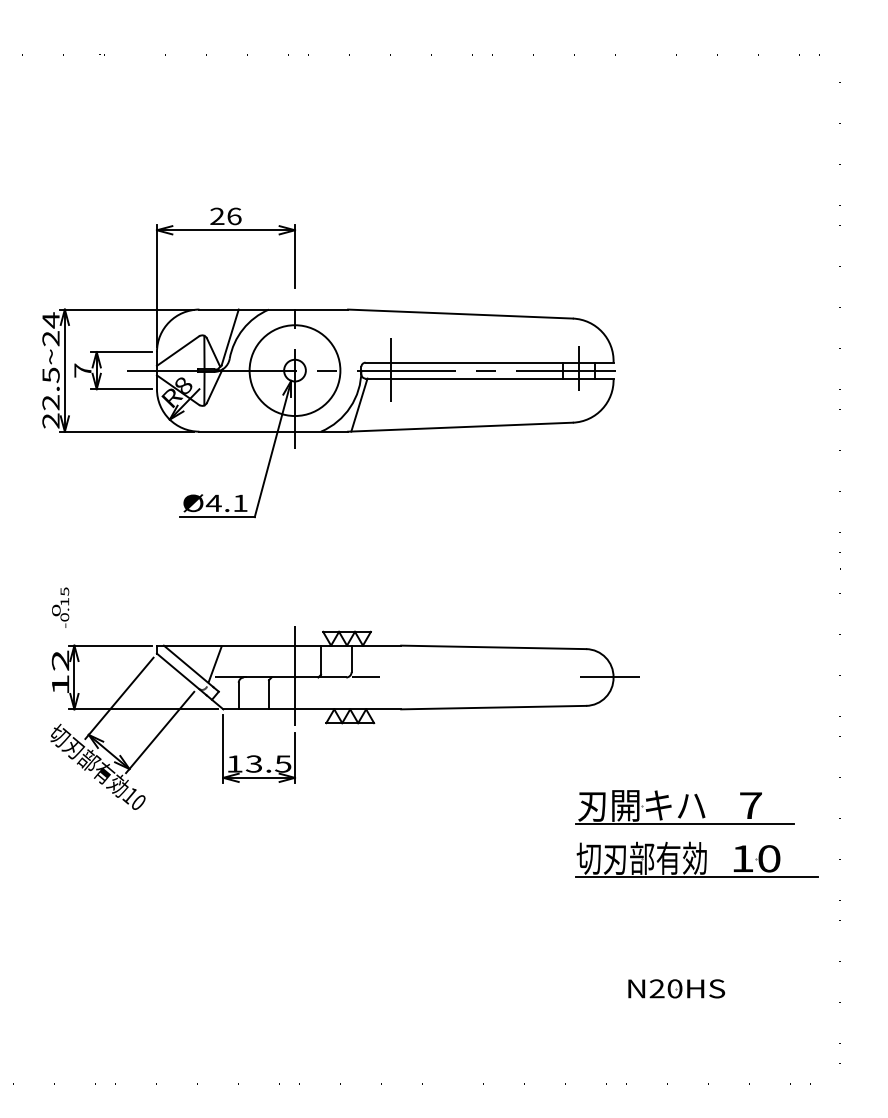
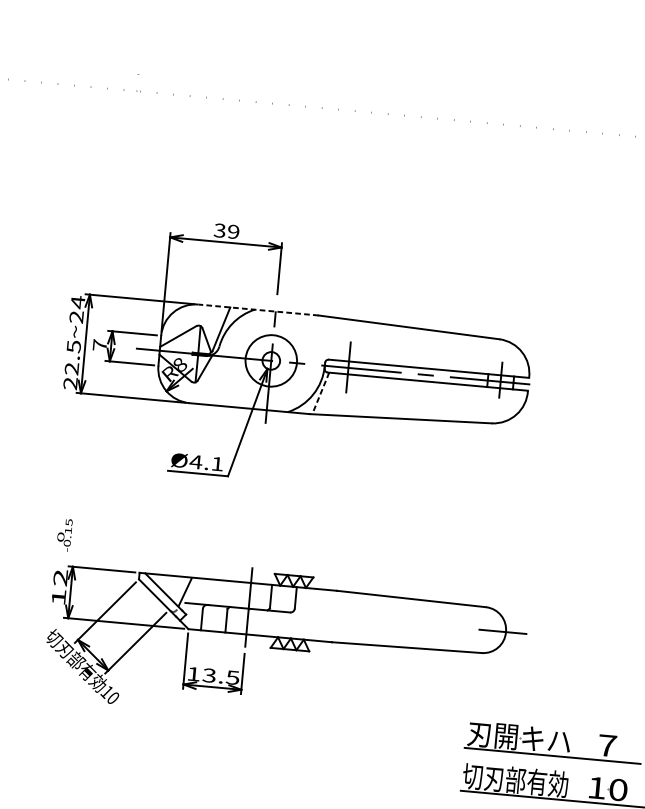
text: (225, 216) -> (226, 231), 26 -> 39
line: (273, 309) -> (258, 309), solid -> dashed
circle: (294, 370) -> (270, 360), size x0.7
line: (359, 405) -> (320, 393), solid -> dashed
line: (365, 677) -> (305, 613), removed

